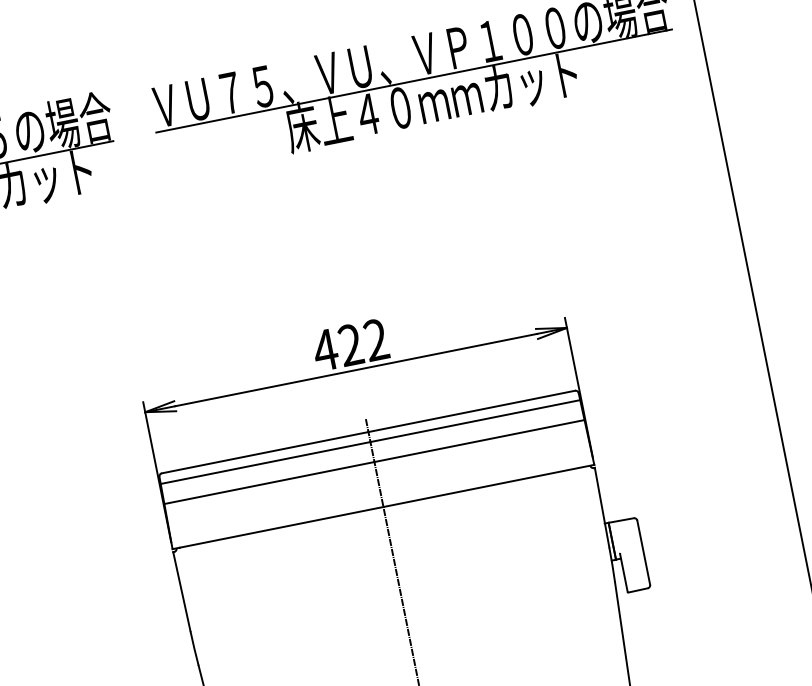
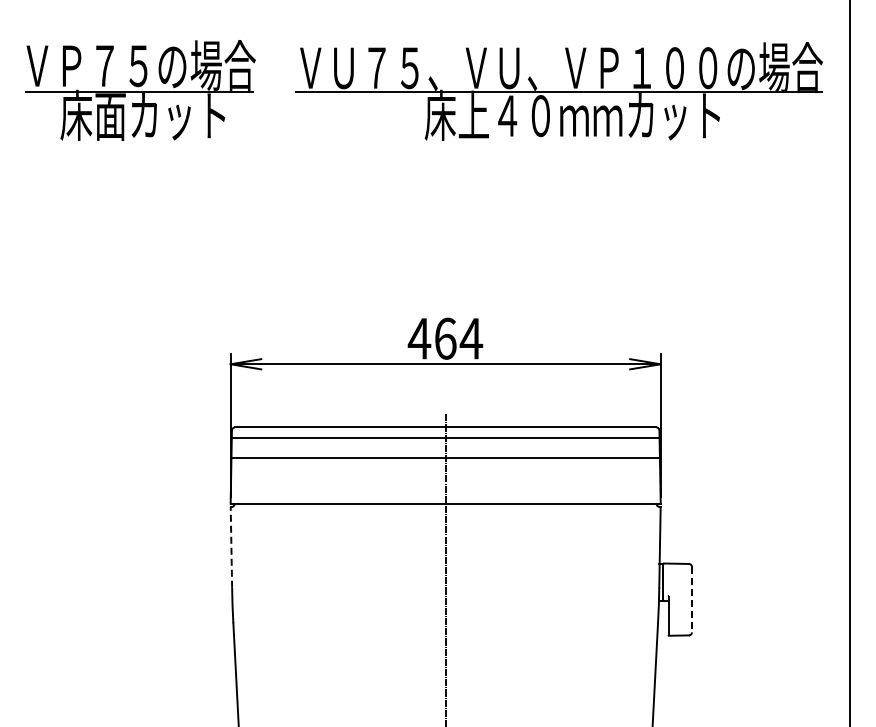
text: (363, 342) -> (458, 338), 422 -> 464
line: (643, 552) -> (691, 599), solid -> dashed
line: (181, 590) -> (231, 546), solid -> dashed

